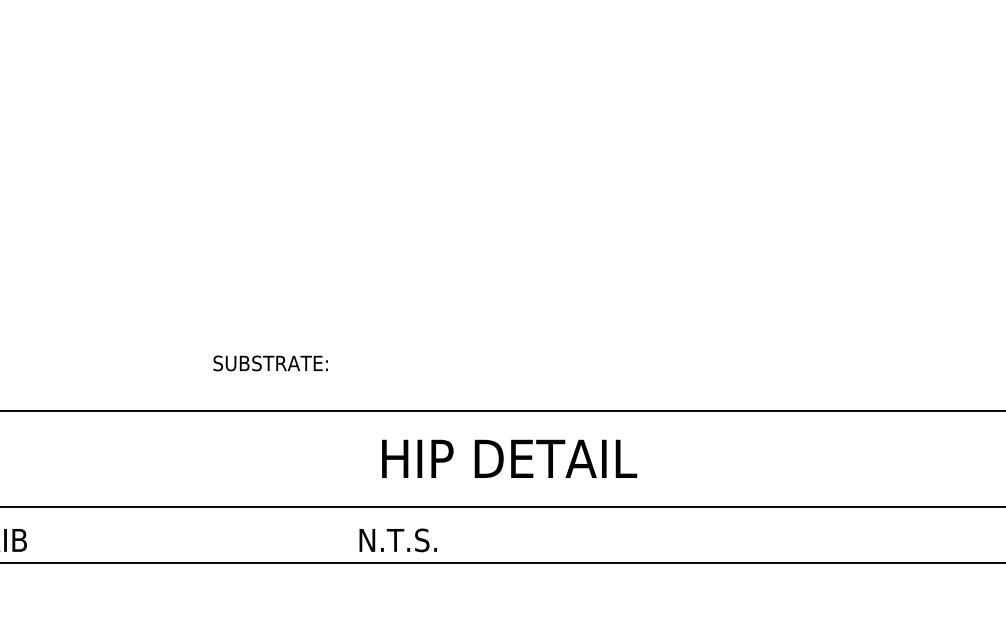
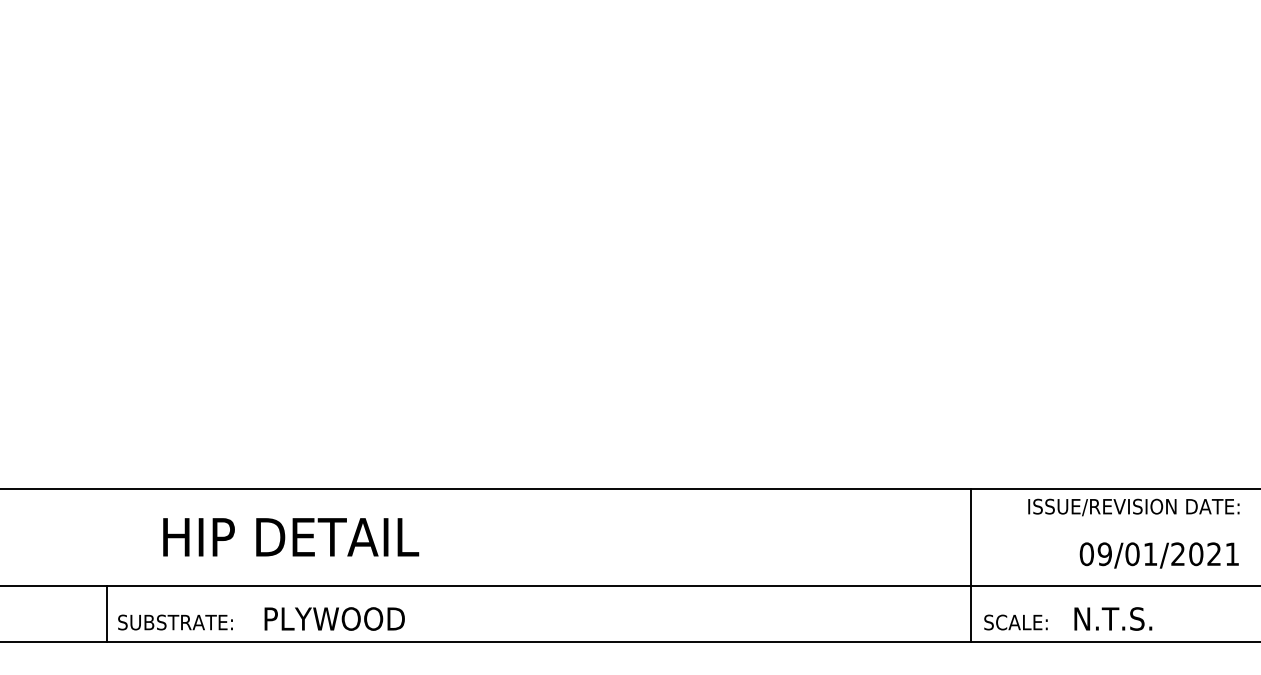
text: (270, 363) -> (175, 622), moved
text: (509, 459) -> (291, 537), moved
line: (202, 534) -> (107, 613), added
text: (430, 539) -> (335, 618), N.T.S. -> PLYWOOD

